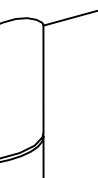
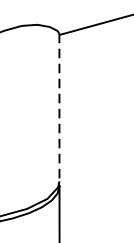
line: (43, 79) -> (59, 108), solid -> dashed

